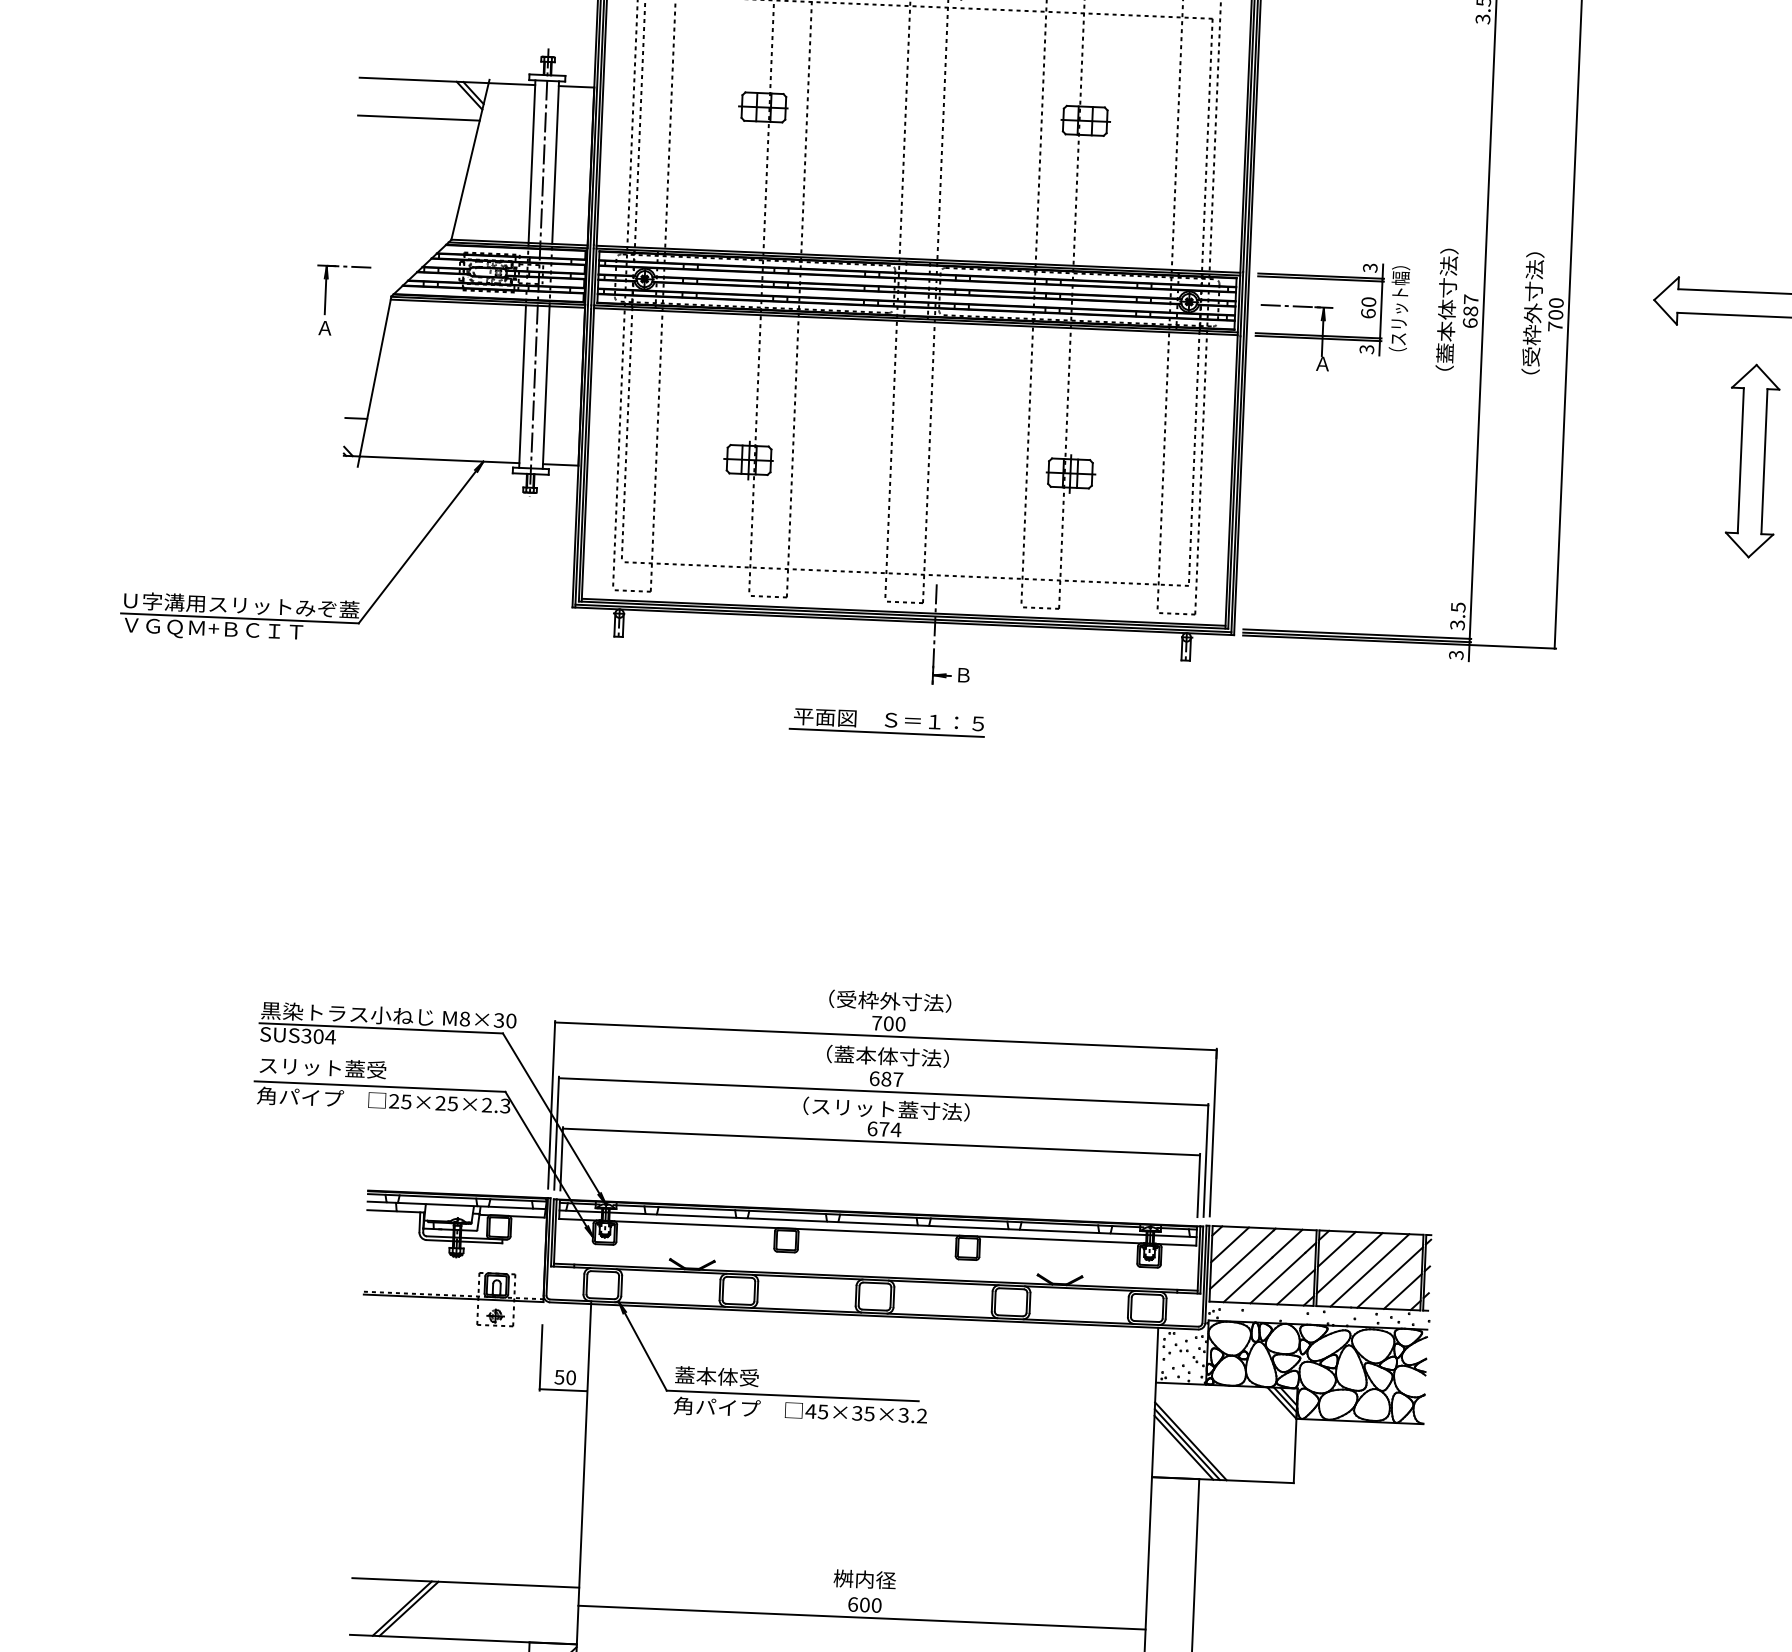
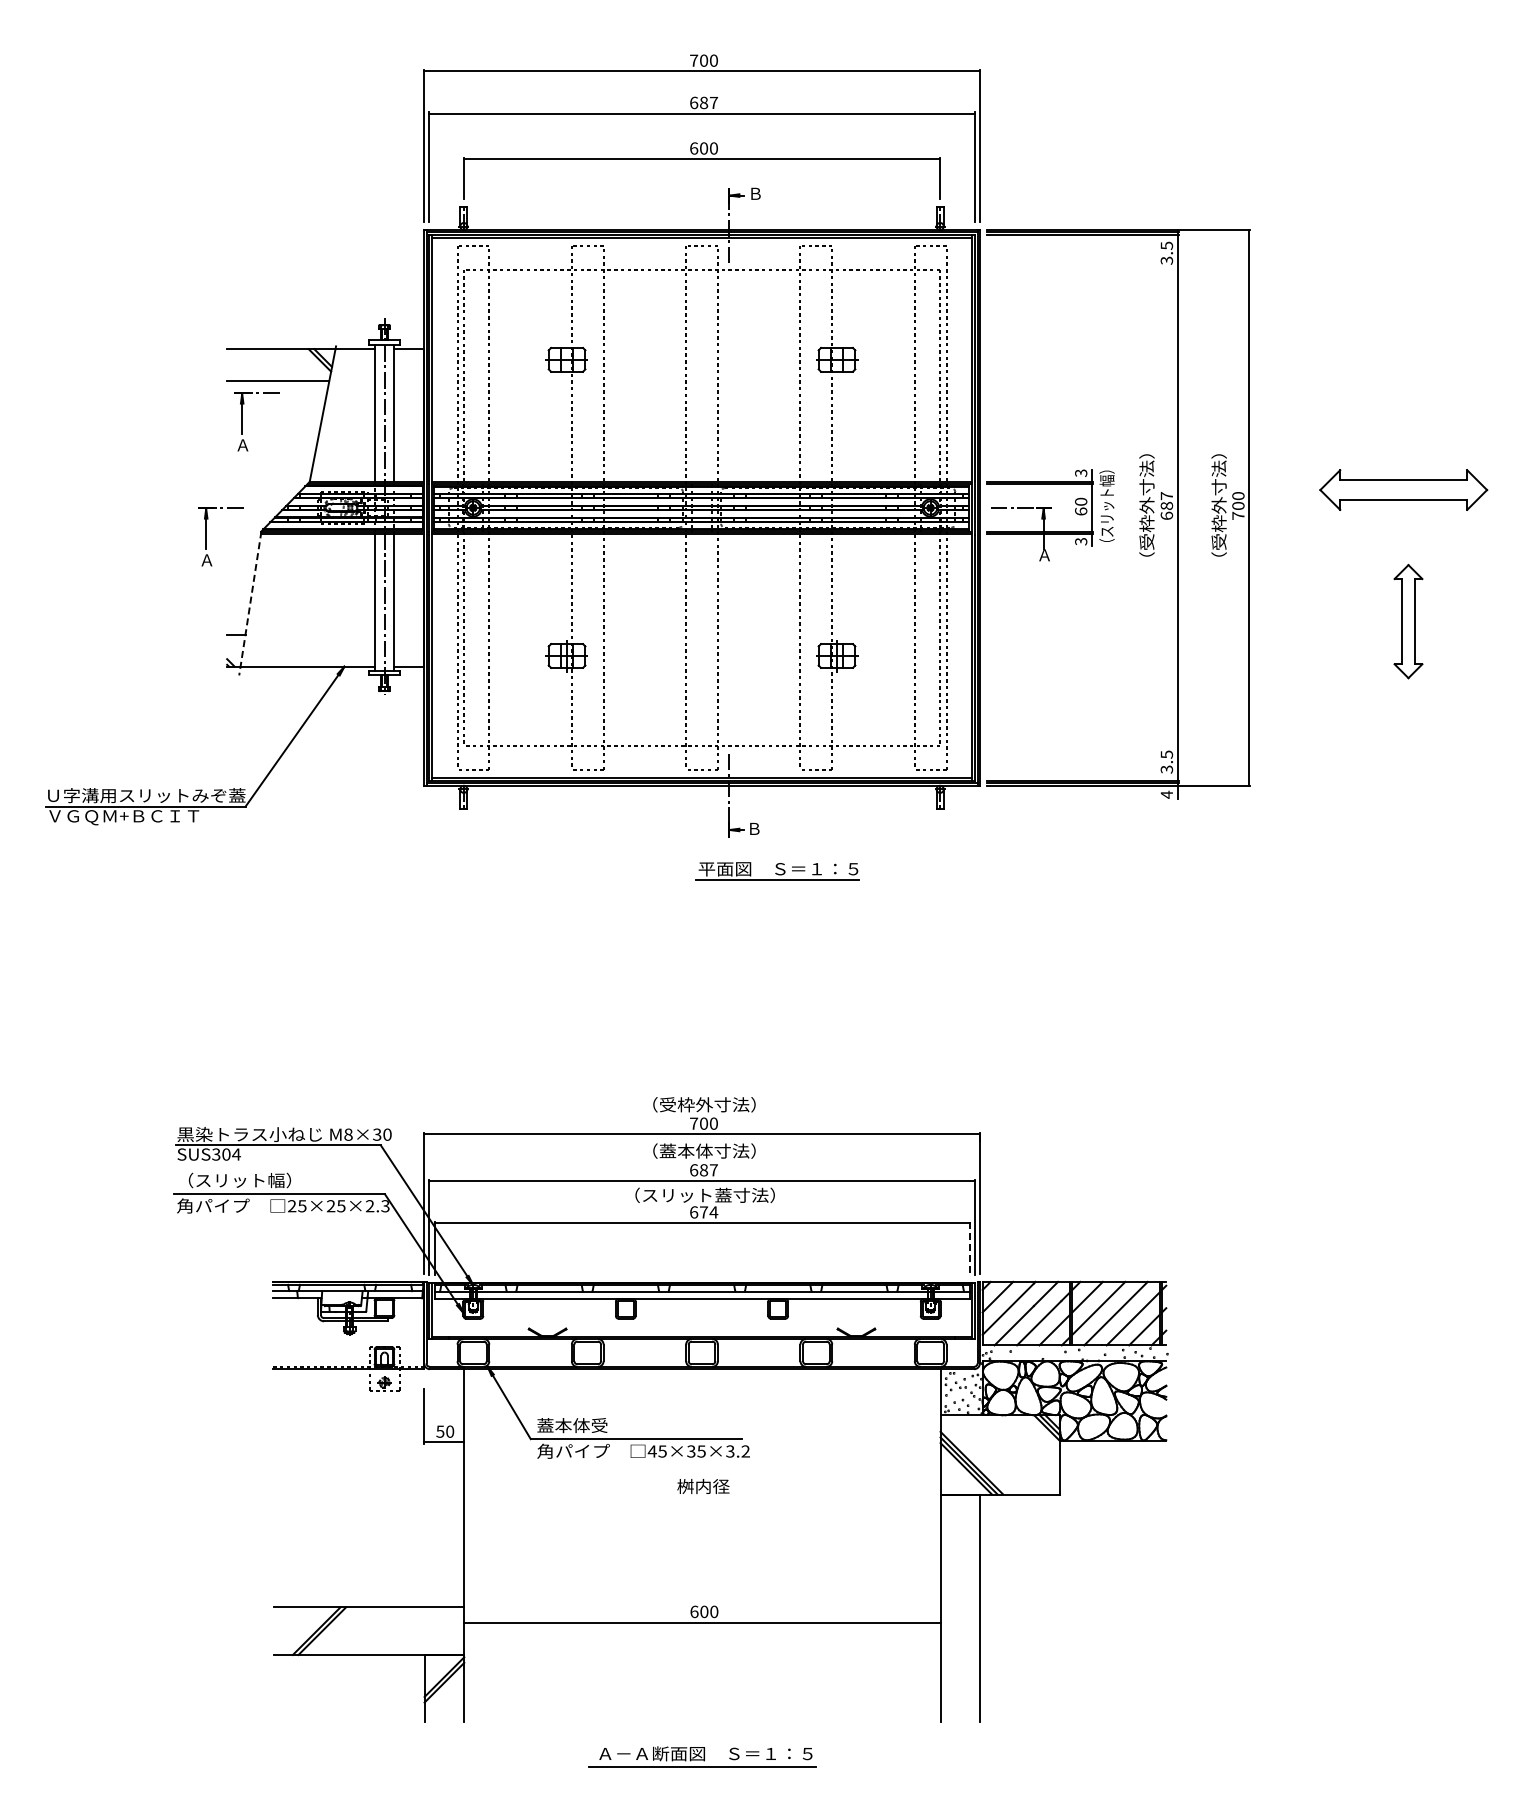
part: (374, 164) -> (242, 421), added
text: (1445, 331) -> (1146, 523), （蓋本体寸法） -> （受枠外寸法）
line: (374, 381) -> (250, 603), solid -> dashed
part: (1752, 460) -> (1408, 621), size x0.7
text: (1455, 654) -> (1166, 794), 3 -> 4
part: (887, 722) -> (777, 871), moved
text: (326, 1067) -> (234, 1180), スリット蓋受 -> （スリット幅）
line: (1198, 1185) -> (969, 1248), solid -> dashed
text: (864, 1579) -> (703, 1486), moved

